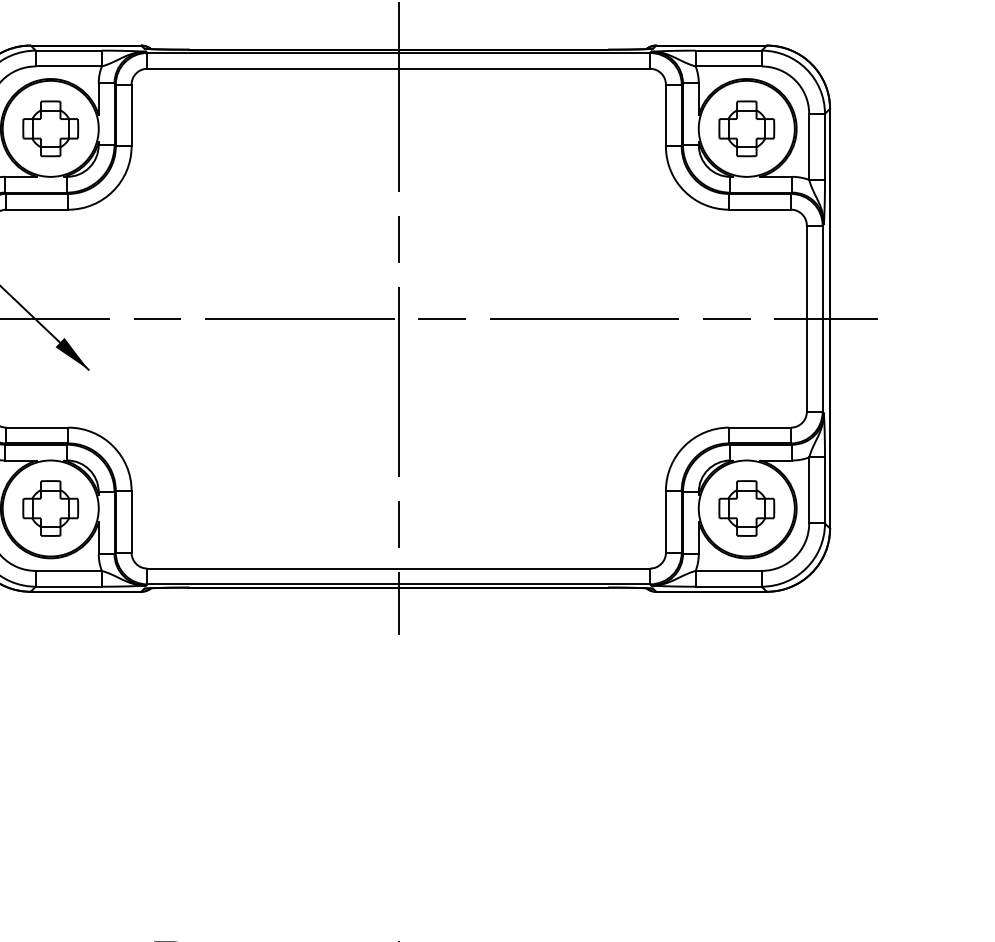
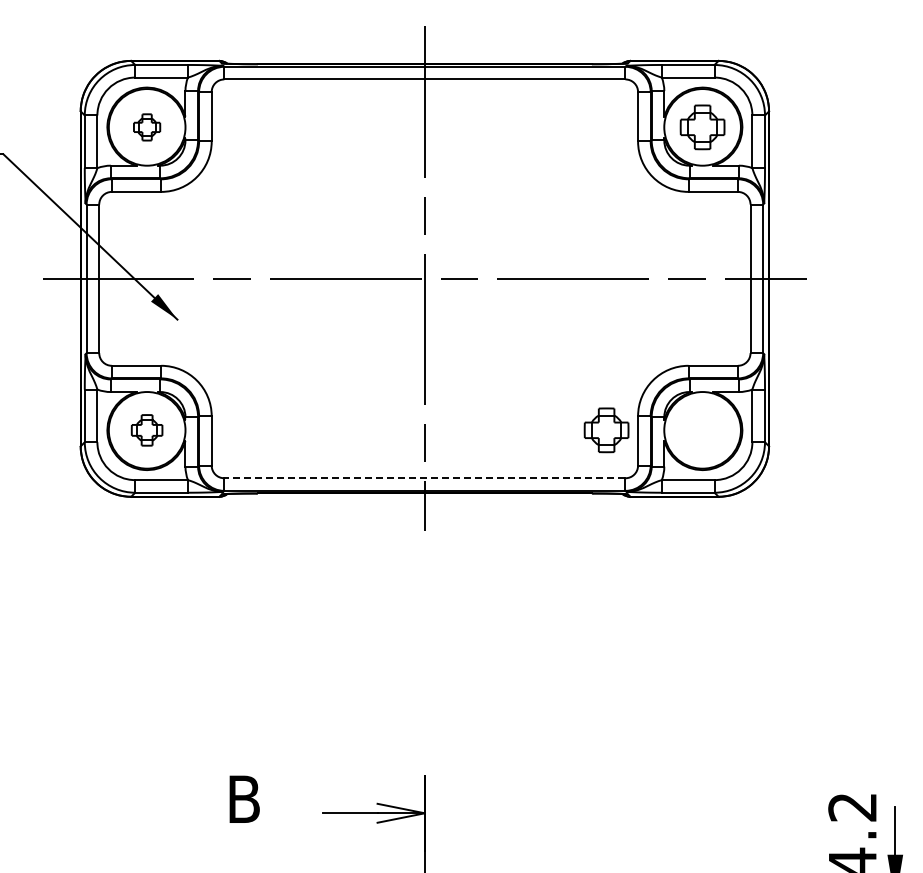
part: (49, 129) -> (146, 127), size x0.6
part: (49, 508) -> (146, 430), size x0.7
part: (746, 508) -> (606, 430), moved
line: (398, 568) -> (424, 478), solid -> dashed

